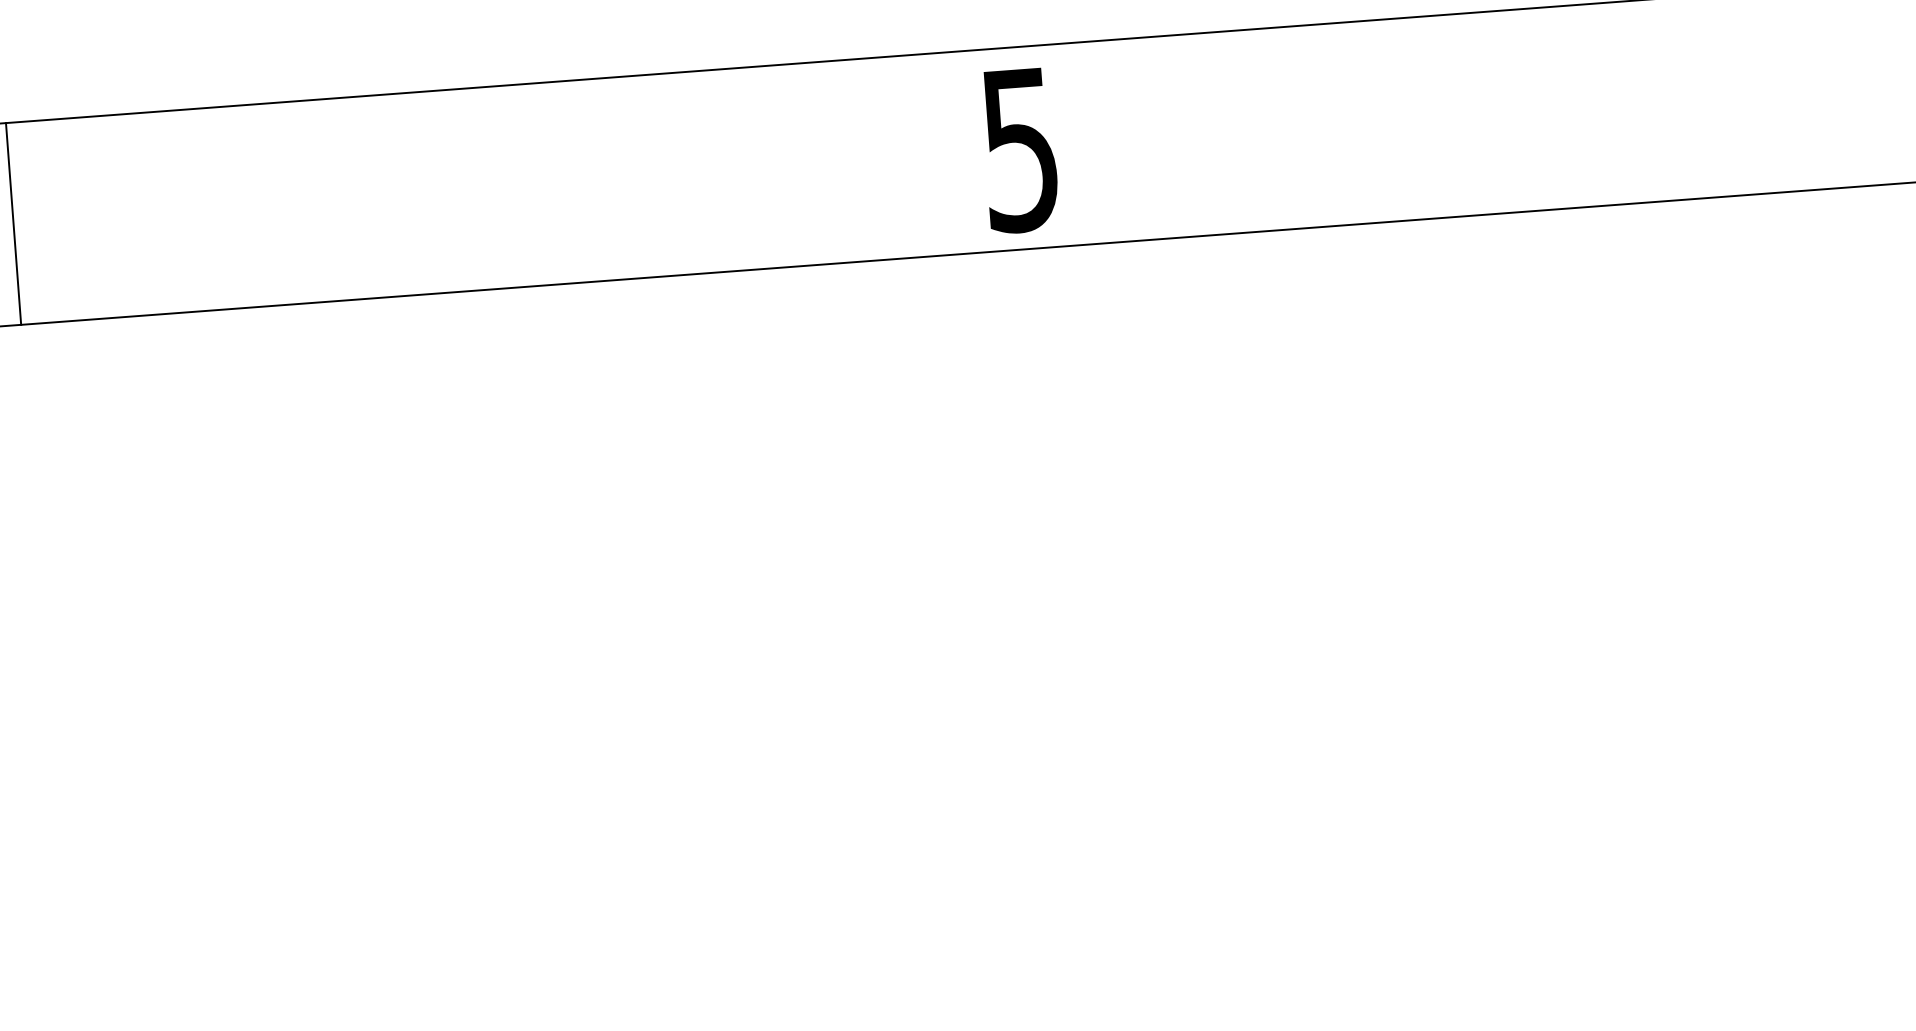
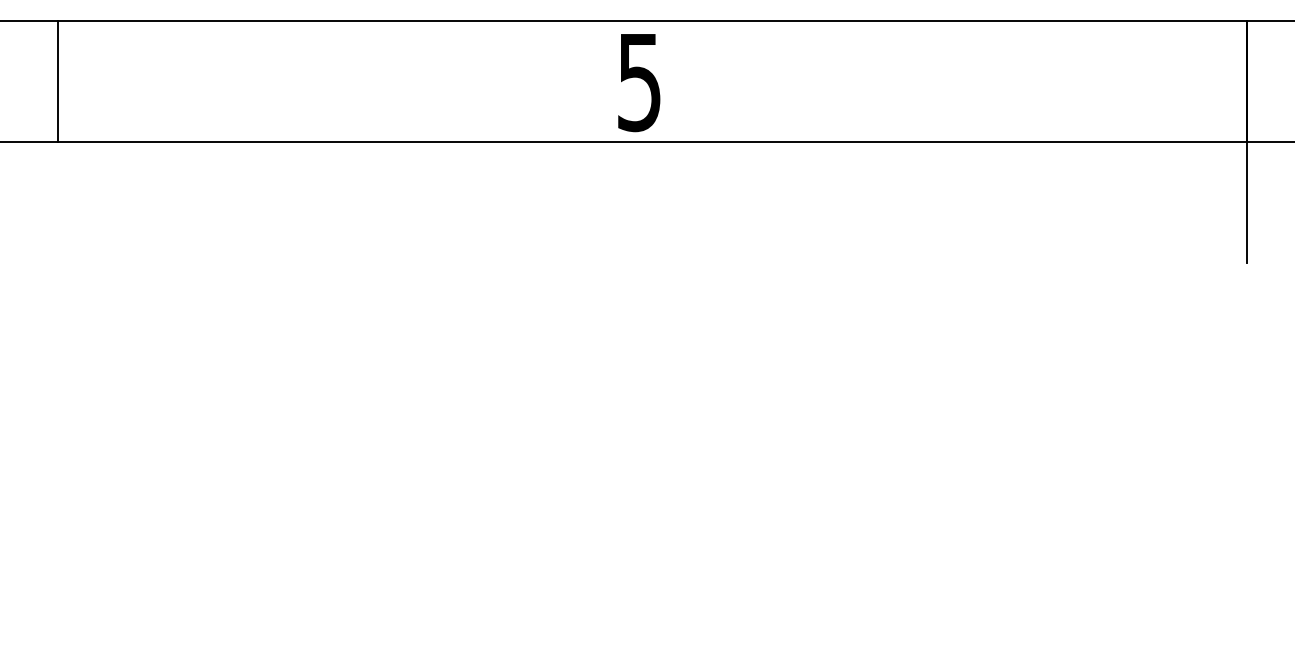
line: (14, 222) -> (58, 80), moved

